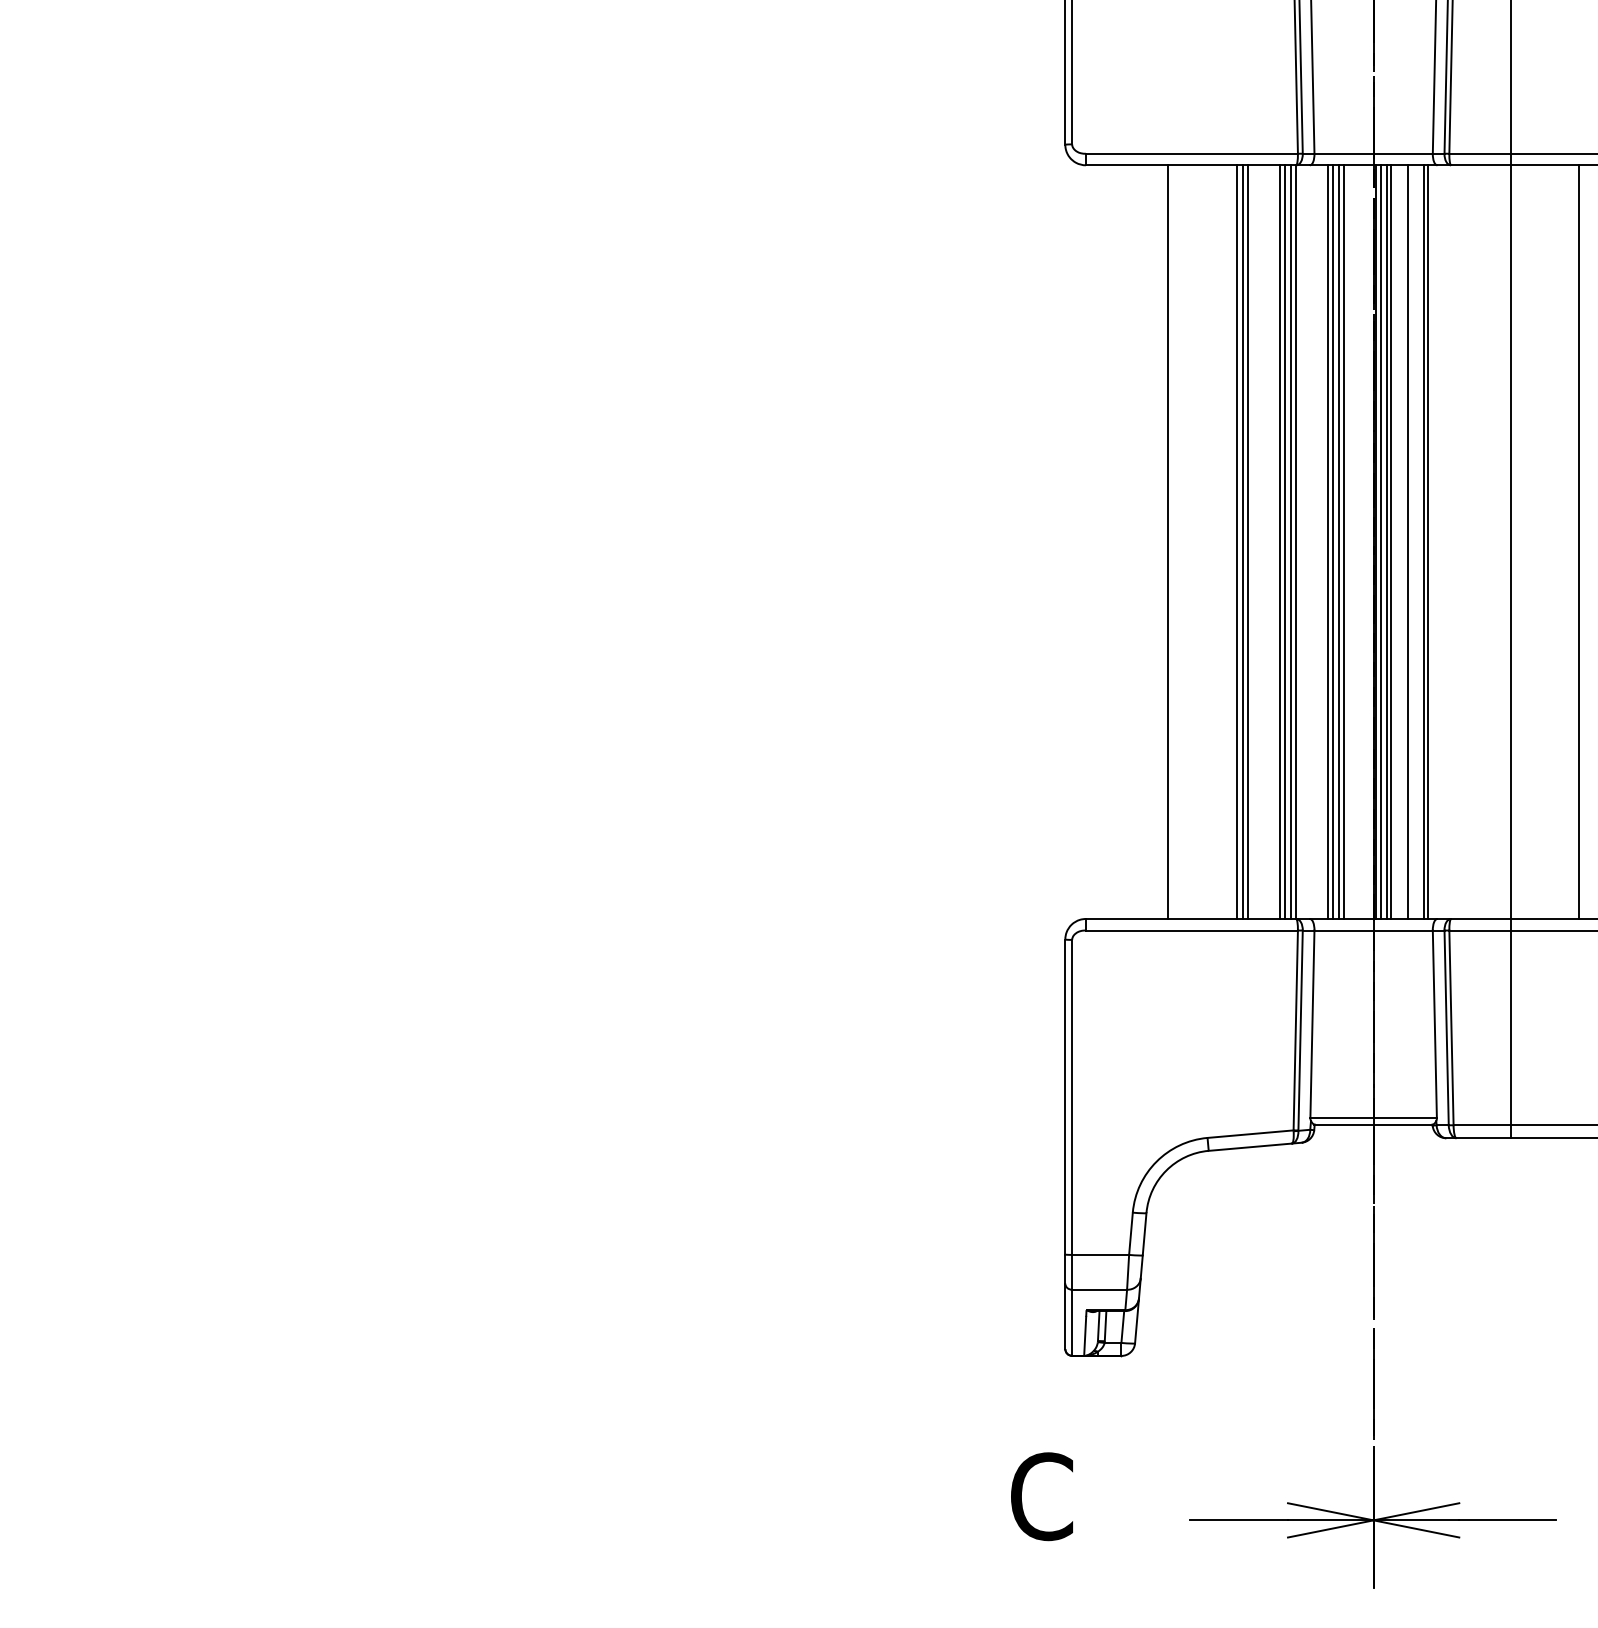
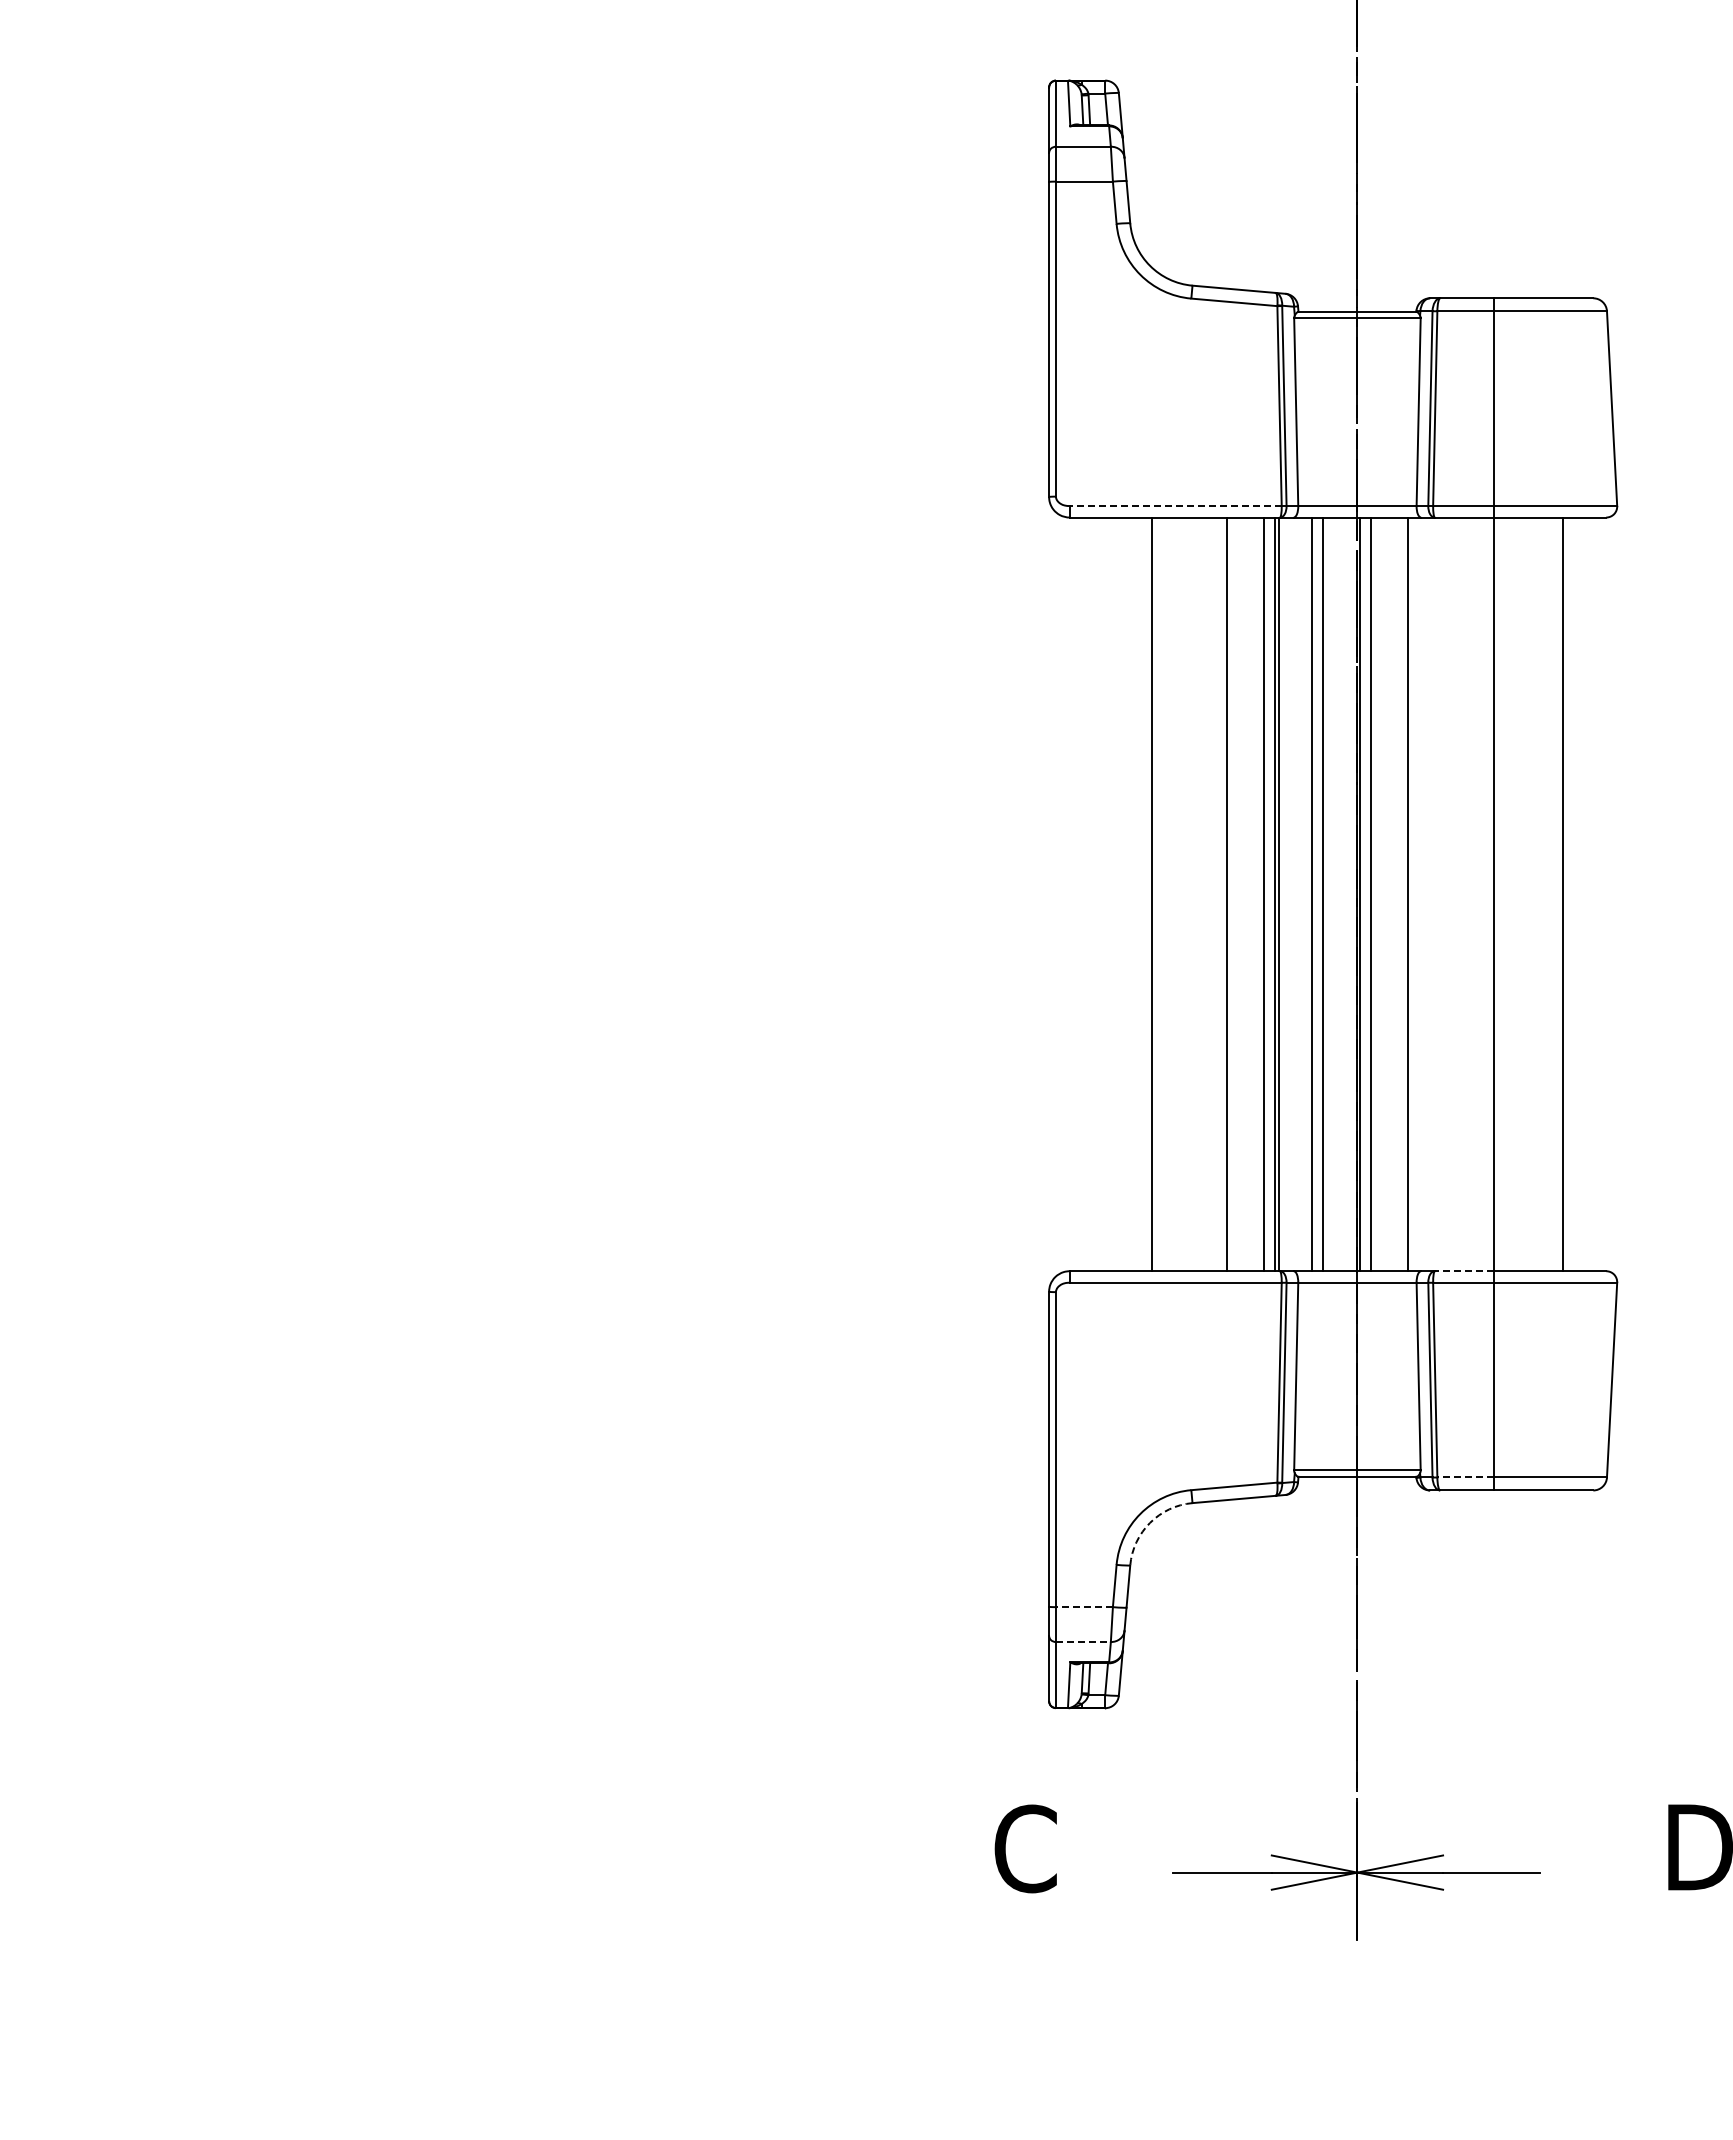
line: (1191, 154) -> (1175, 506), solid -> dashed
line: (1236, 542) -> (1220, 894), removed
line: (1247, 542) -> (1231, 894), removed
line: (1284, 542) -> (1268, 894), removed
line: (1332, 542) -> (1316, 894), removed
line: (1343, 542) -> (1327, 894), removed
line: (1380, 542) -> (1364, 894), removed
line: (1391, 542) -> (1375, 894), removed
line: (1407, 542) -> (1391, 894), removed
line: (1428, 542) -> (1412, 894), removed
line: (1480, 919) -> (1464, 1271), solid -> dashed
line: (1481, 1125) -> (1465, 1477), solid -> dashed
arc: (1166, 1170) -> (1150, 1522), solid -> dashed
line: (1099, 1255) -> (1083, 1607), solid -> dashed
line: (1099, 1290) -> (1083, 1642), solid -> dashed

